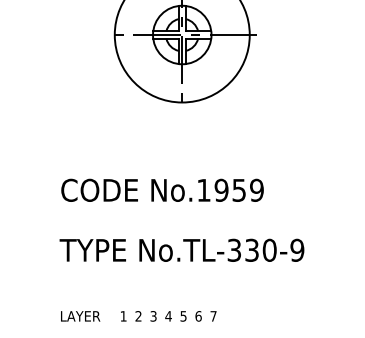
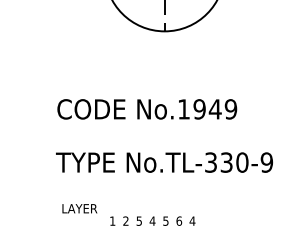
text: (238, 190) -> (214, 109), No.1959 -> No.1949
text: (153, 315) -> (139, 220), 3 -> 5
text: (80, 316) -> (79, 208), moved
text: (213, 316) -> (192, 221), 7 -> 4

